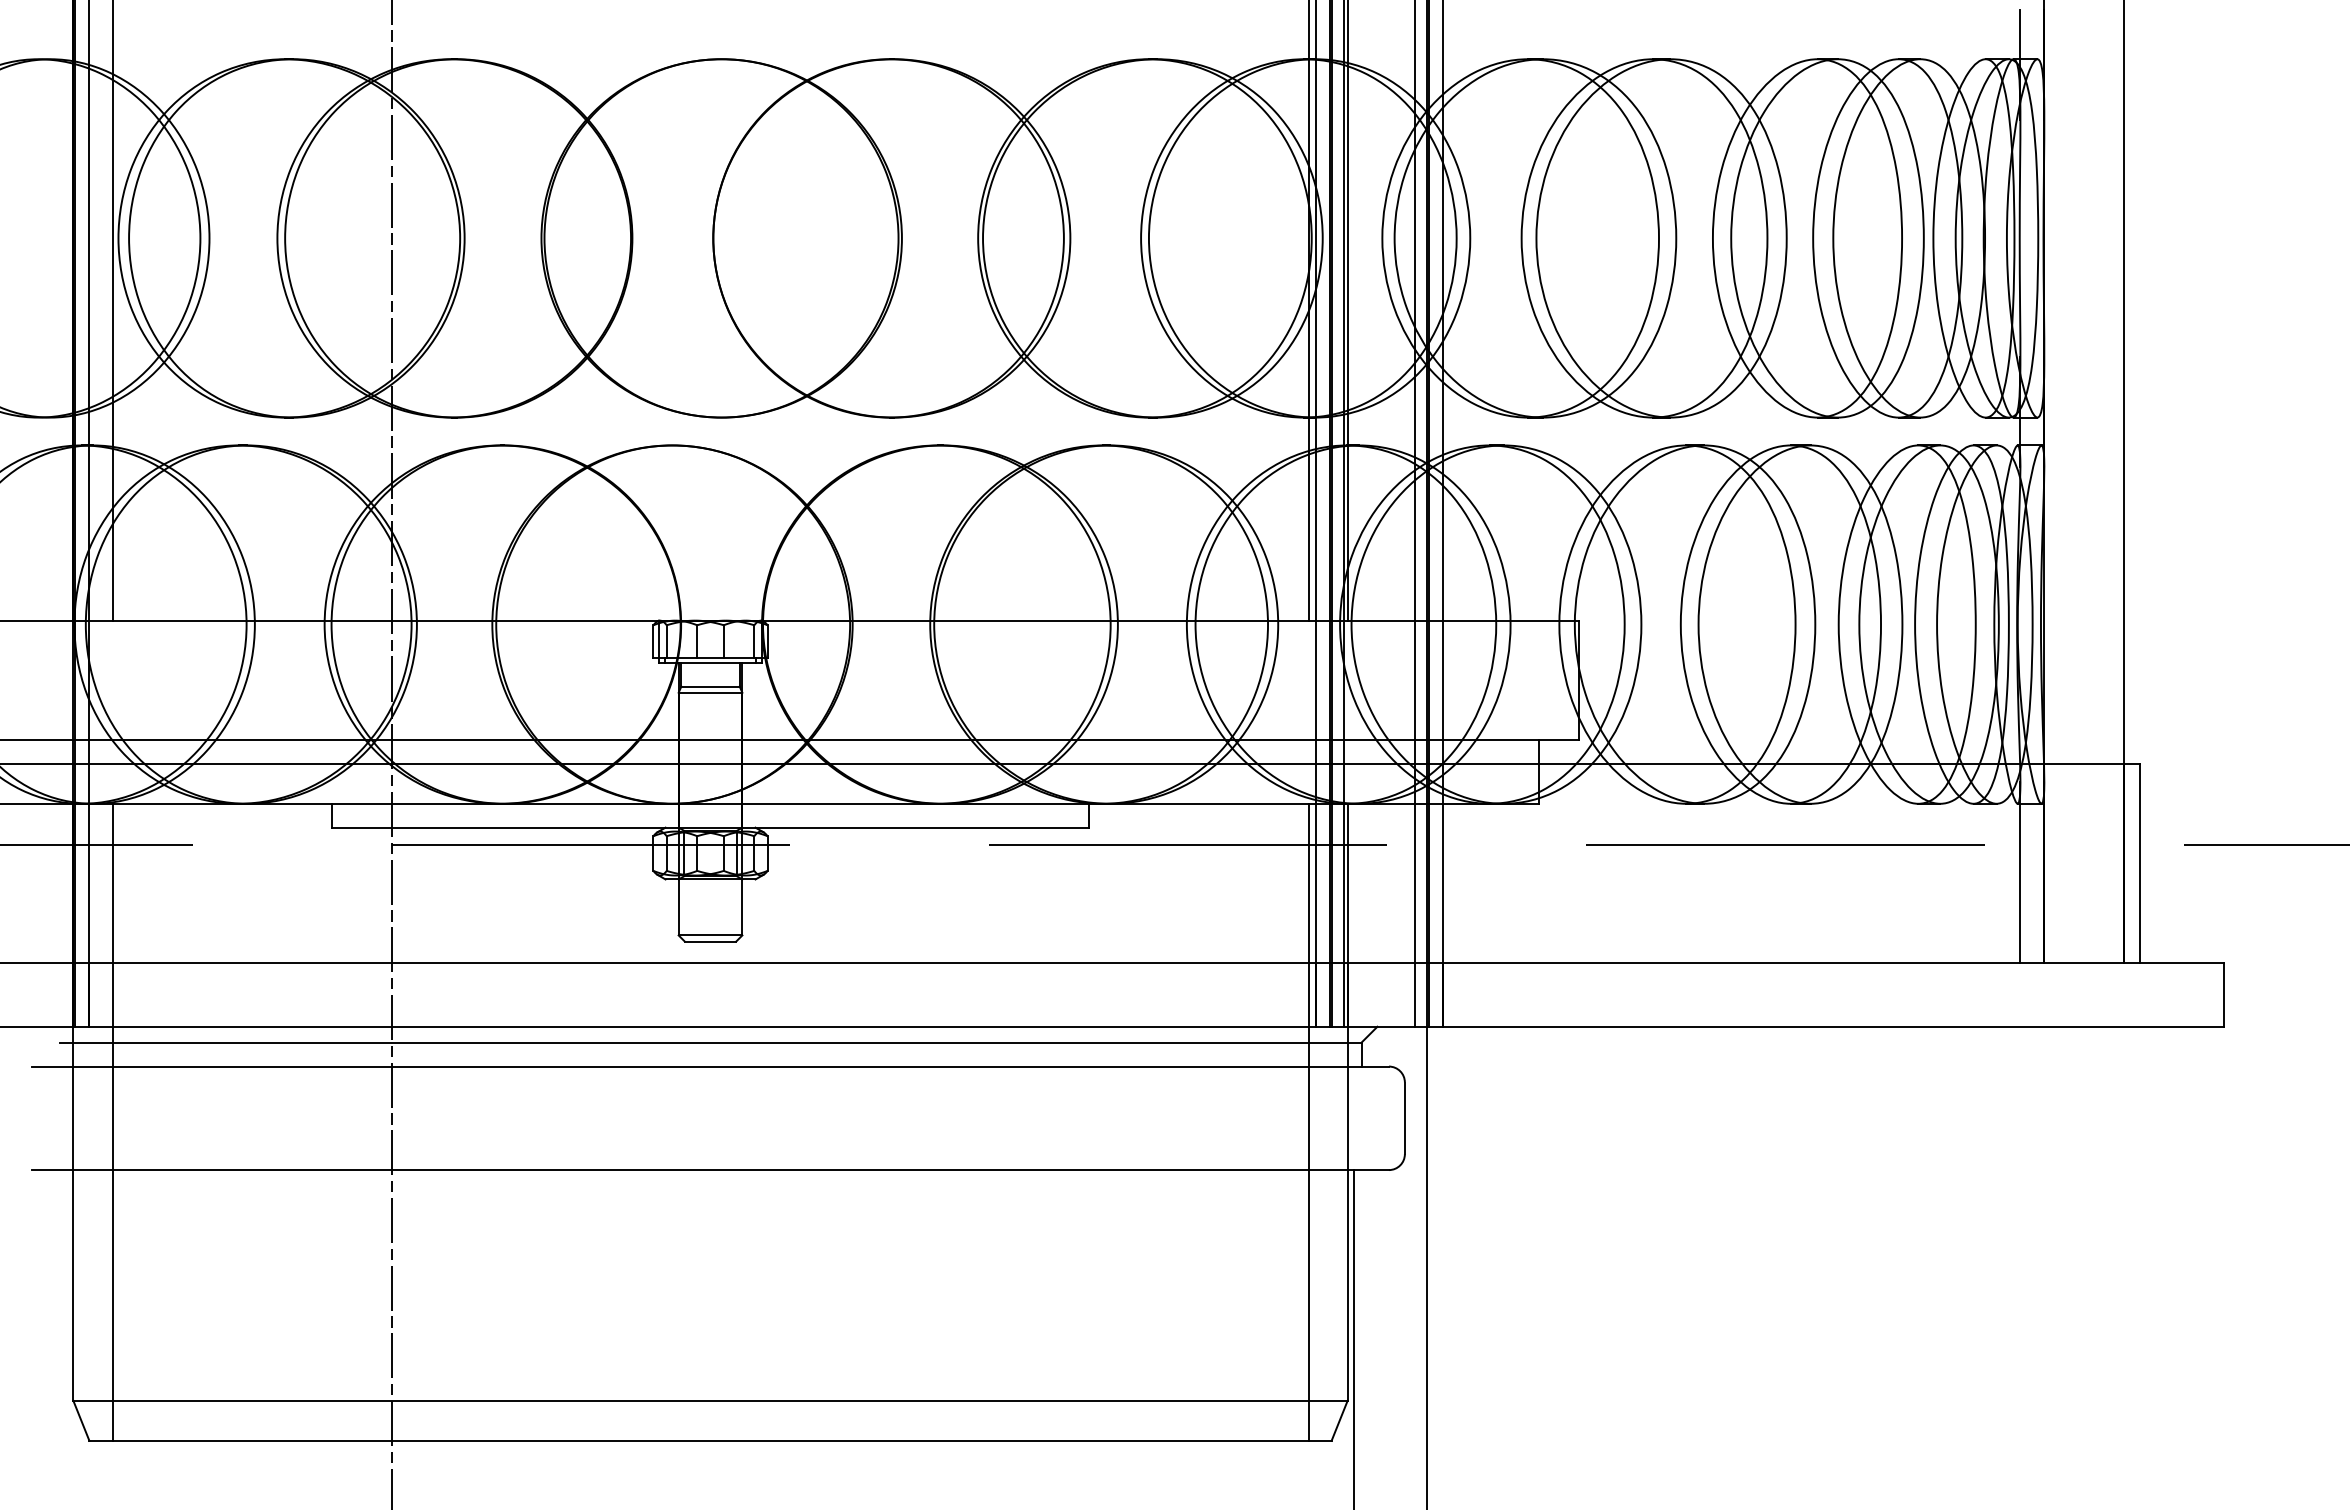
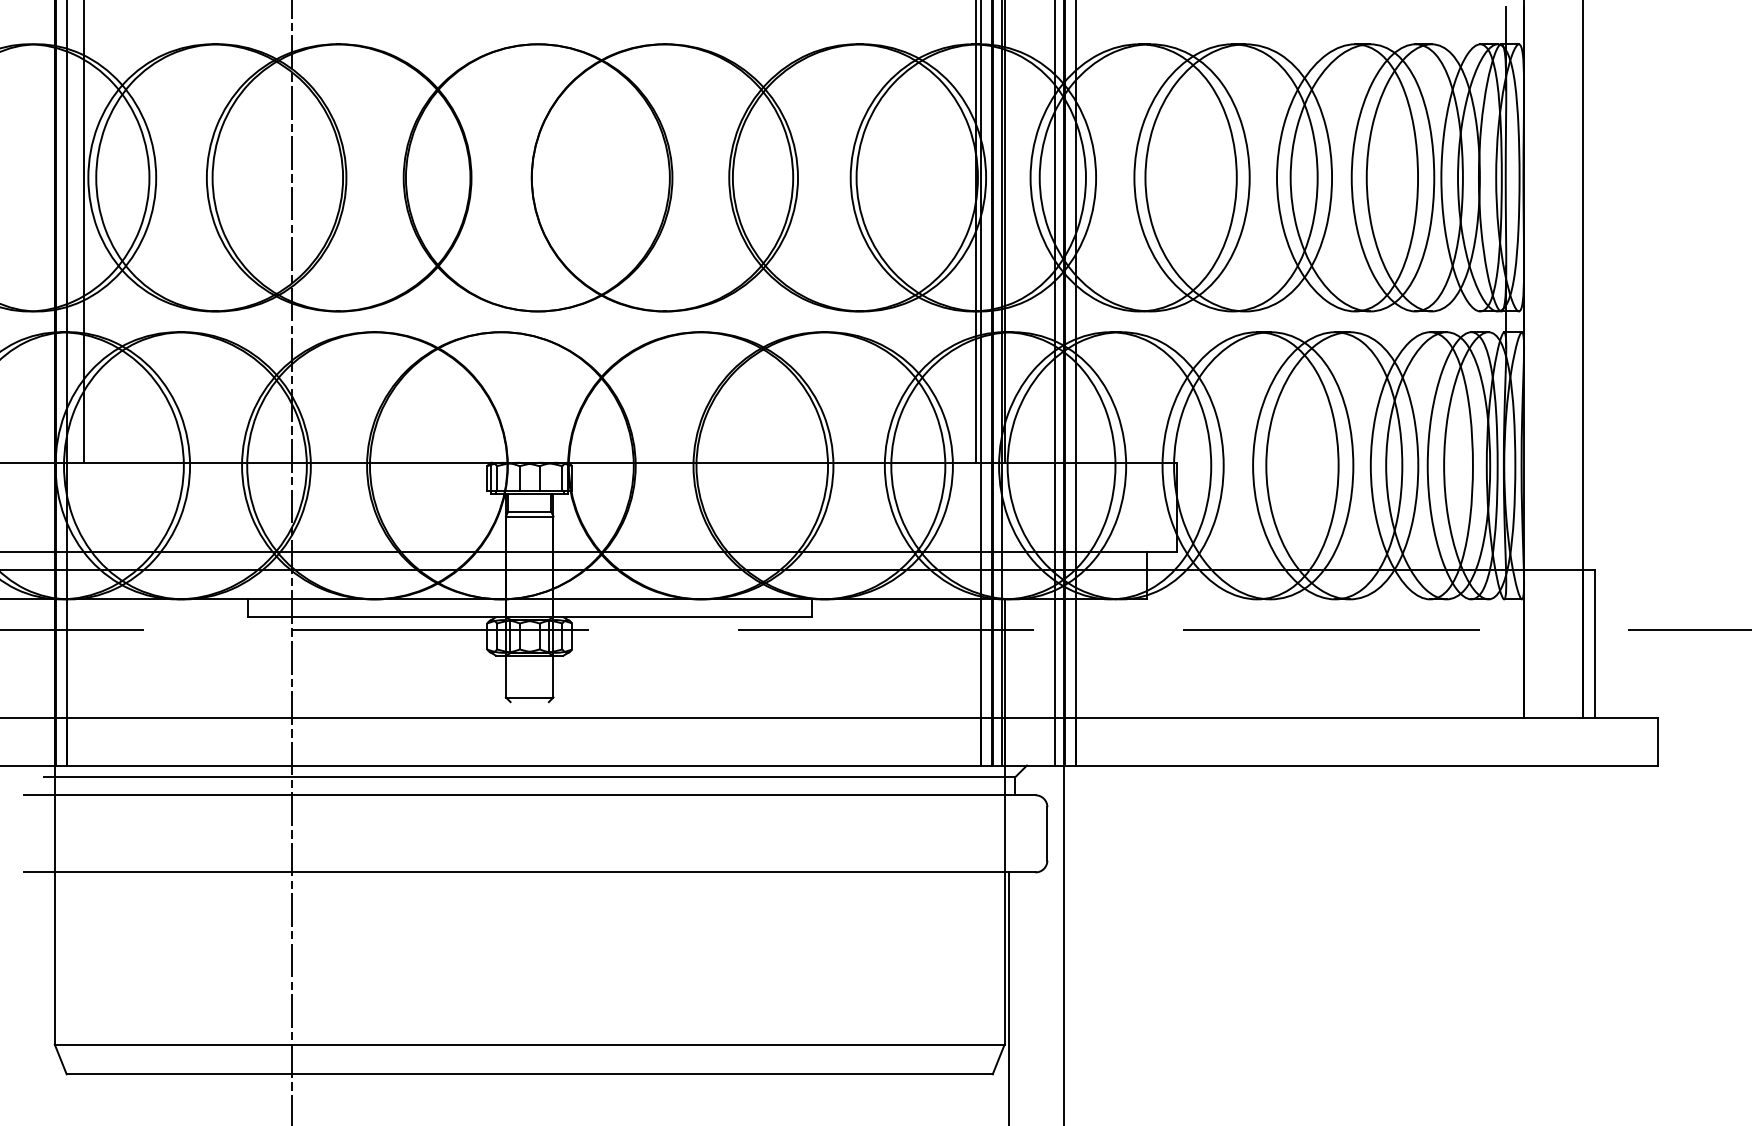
line: (2020, 872) -> (1506, 650), removed
line: (710, 941) -> (529, 702), removed
line: (112, 1121) -> (83, 836), removed
line: (1308, 1121) -> (975, 836), removed

